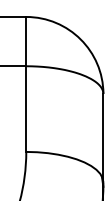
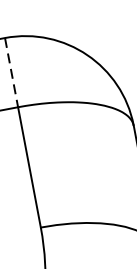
line: (26, 41) -> (11, 72), solid -> dashed

